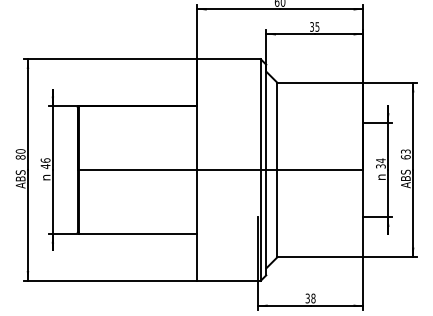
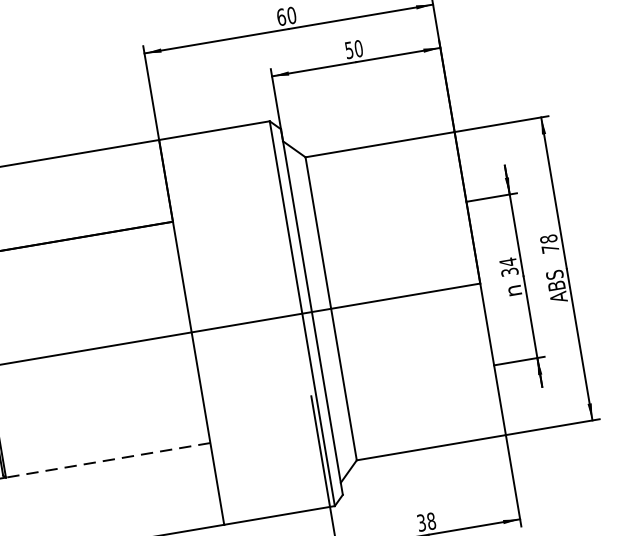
text: (314, 26) -> (353, 48), 35 -> 50
text: (405, 154) -> (549, 244), 63 -> 78
line: (138, 233) -> (108, 459), solid -> dashed

